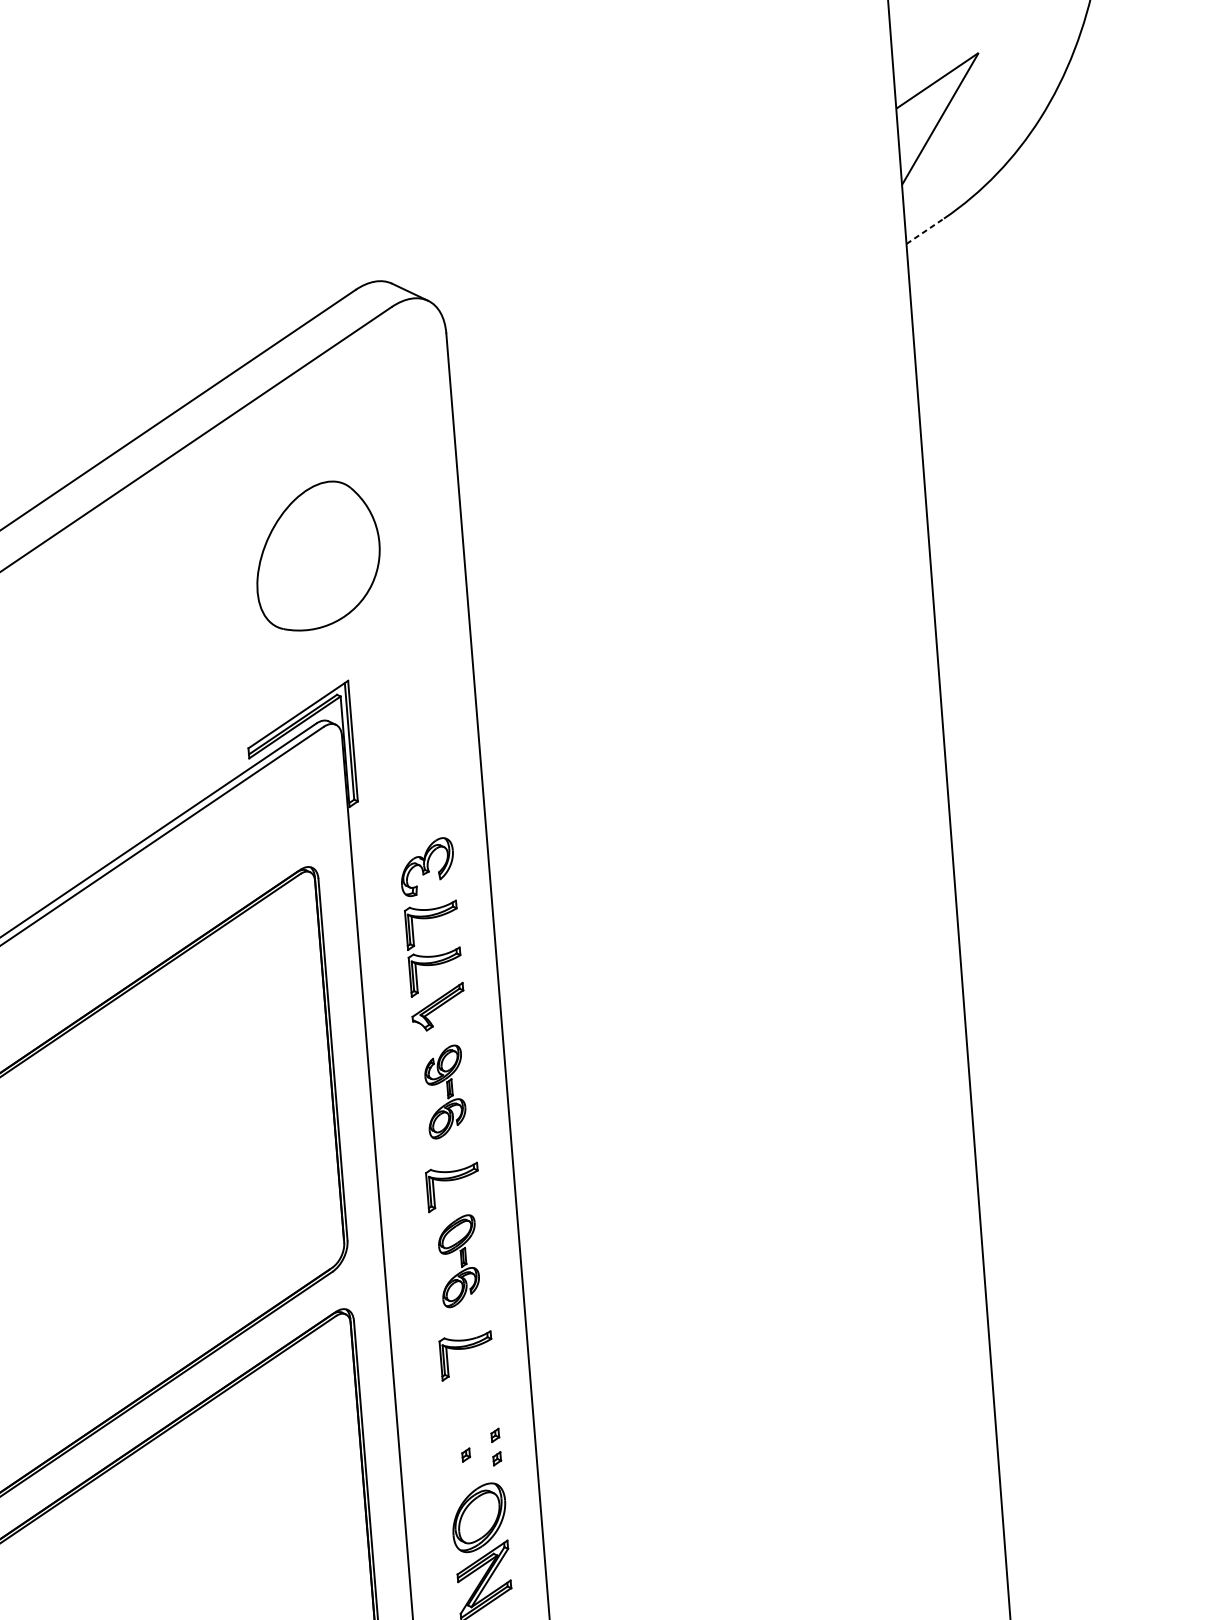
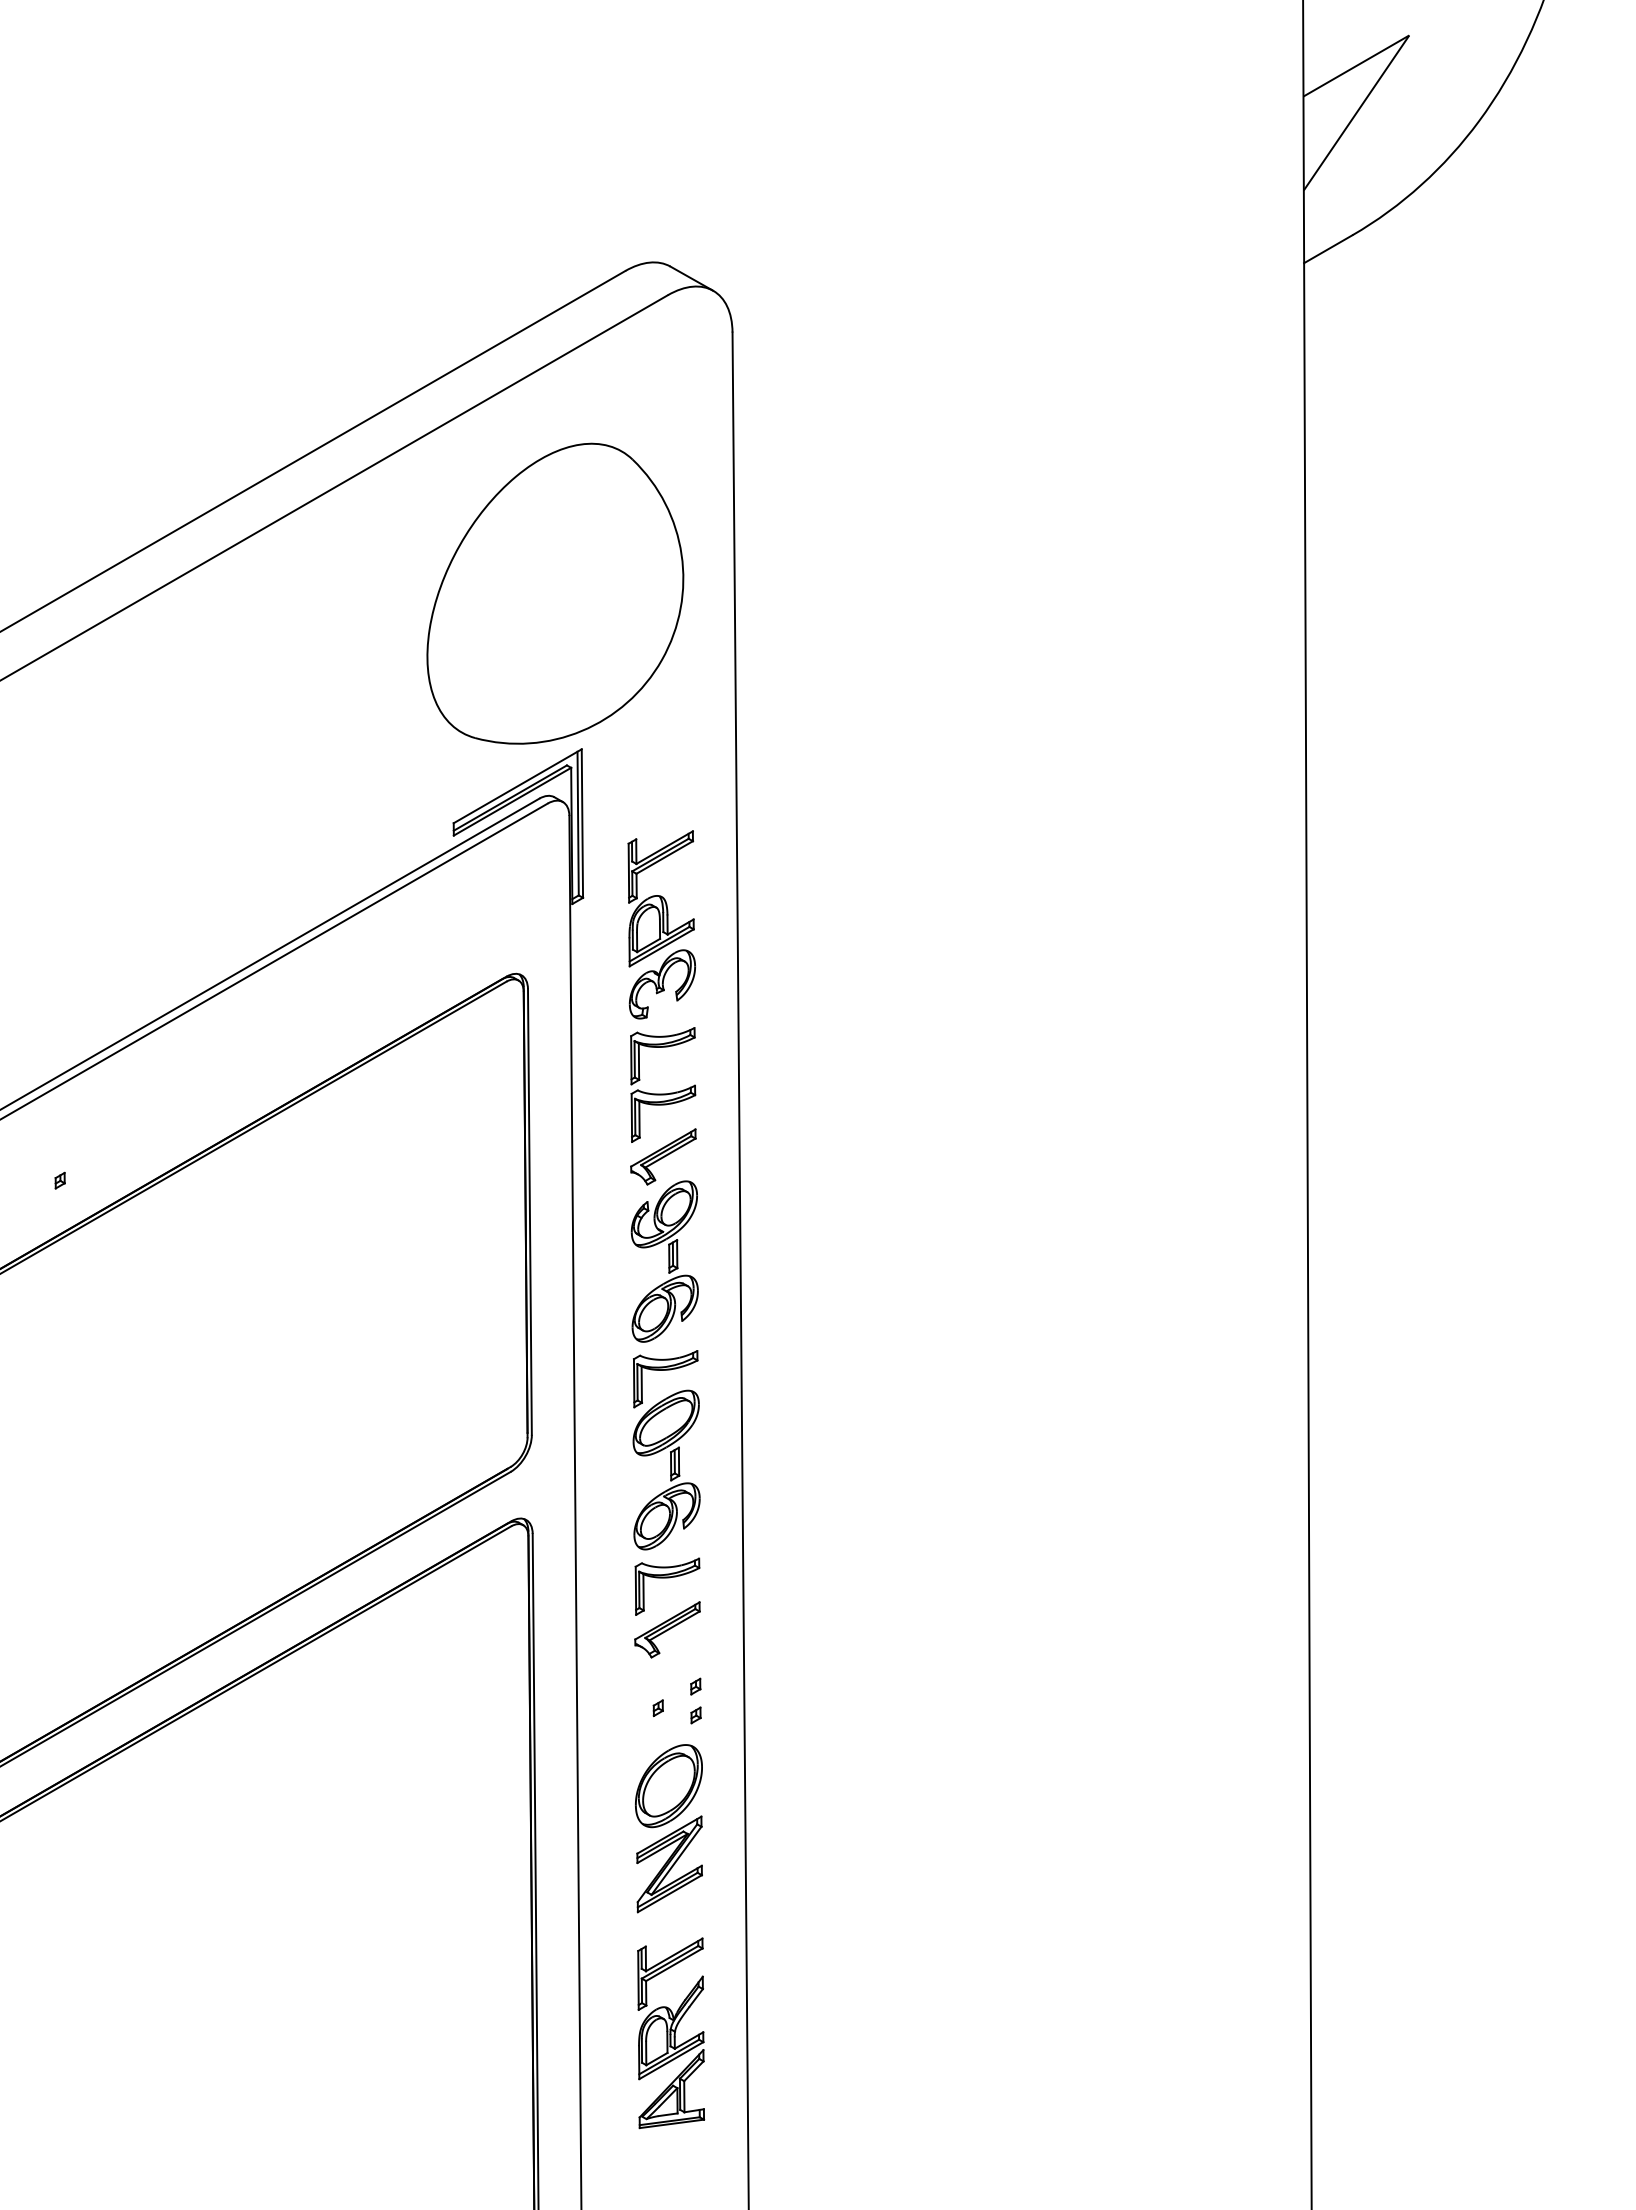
line: (925, 231) -> (1328, 249), dashed -> solid
part: (317, 555) -> (555, 593), size x1.67
part: (420, 797) -> (660, 898), added
part: (445, 1091) -> (664, 1261), size x1.43
part: (458, 1260) -> (666, 1469), size x1.43
part: (469, 1390) -> (667, 1629), added

